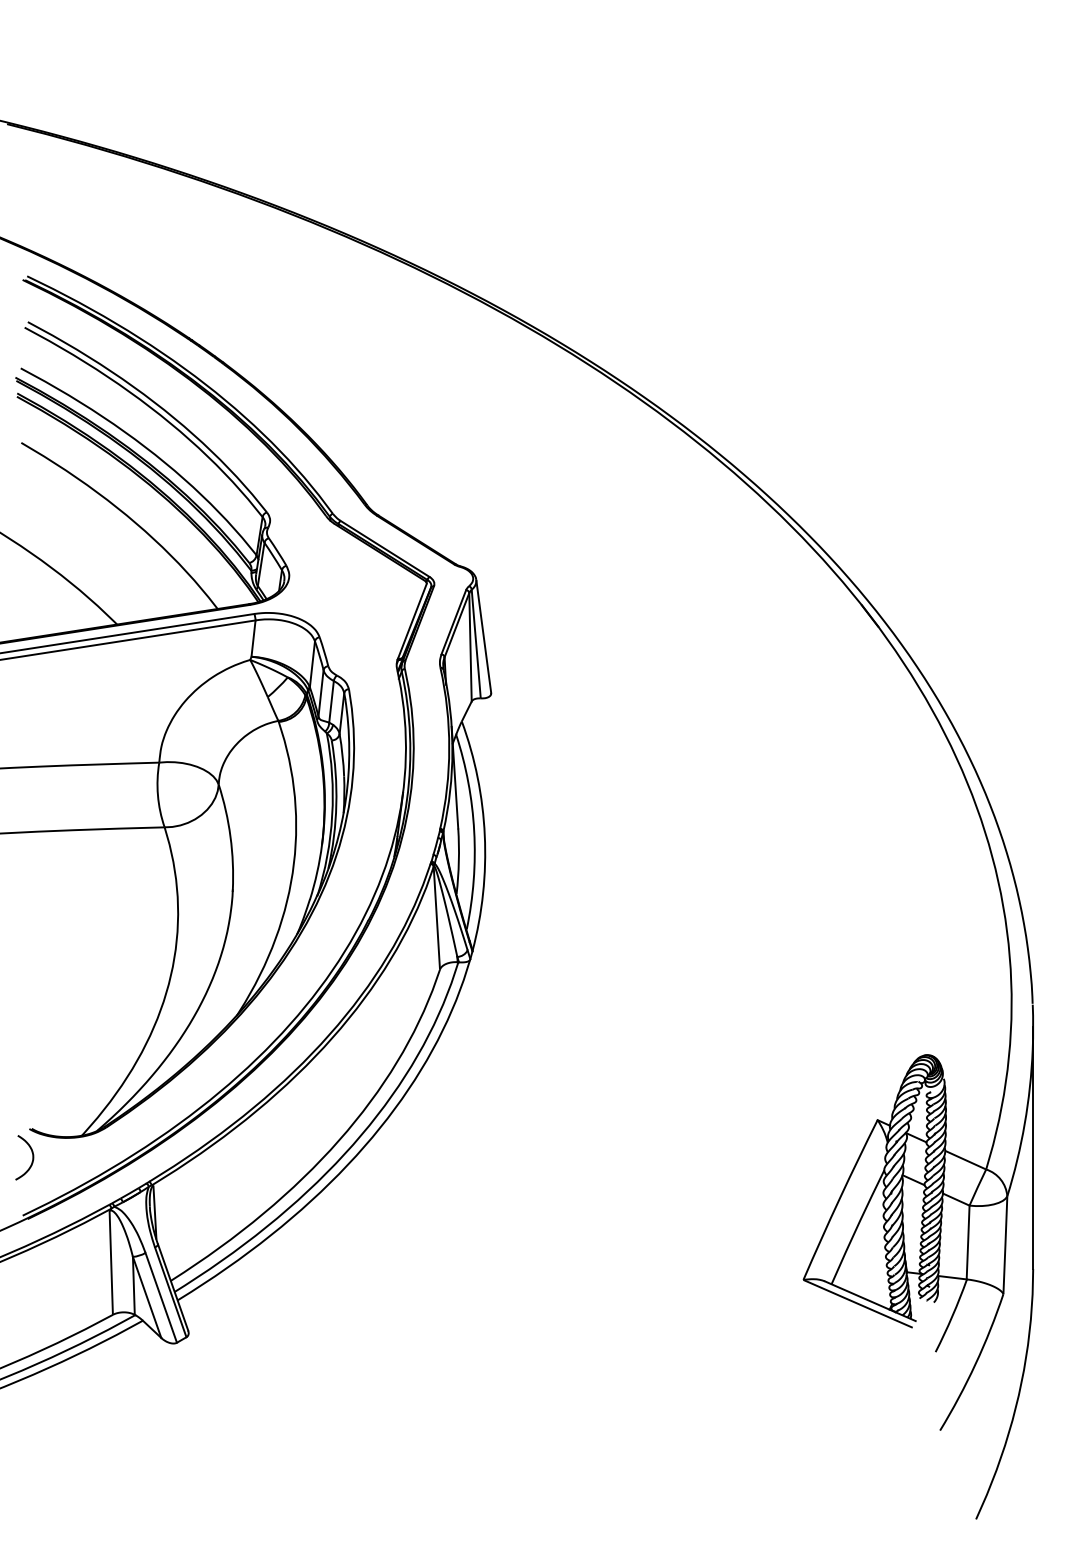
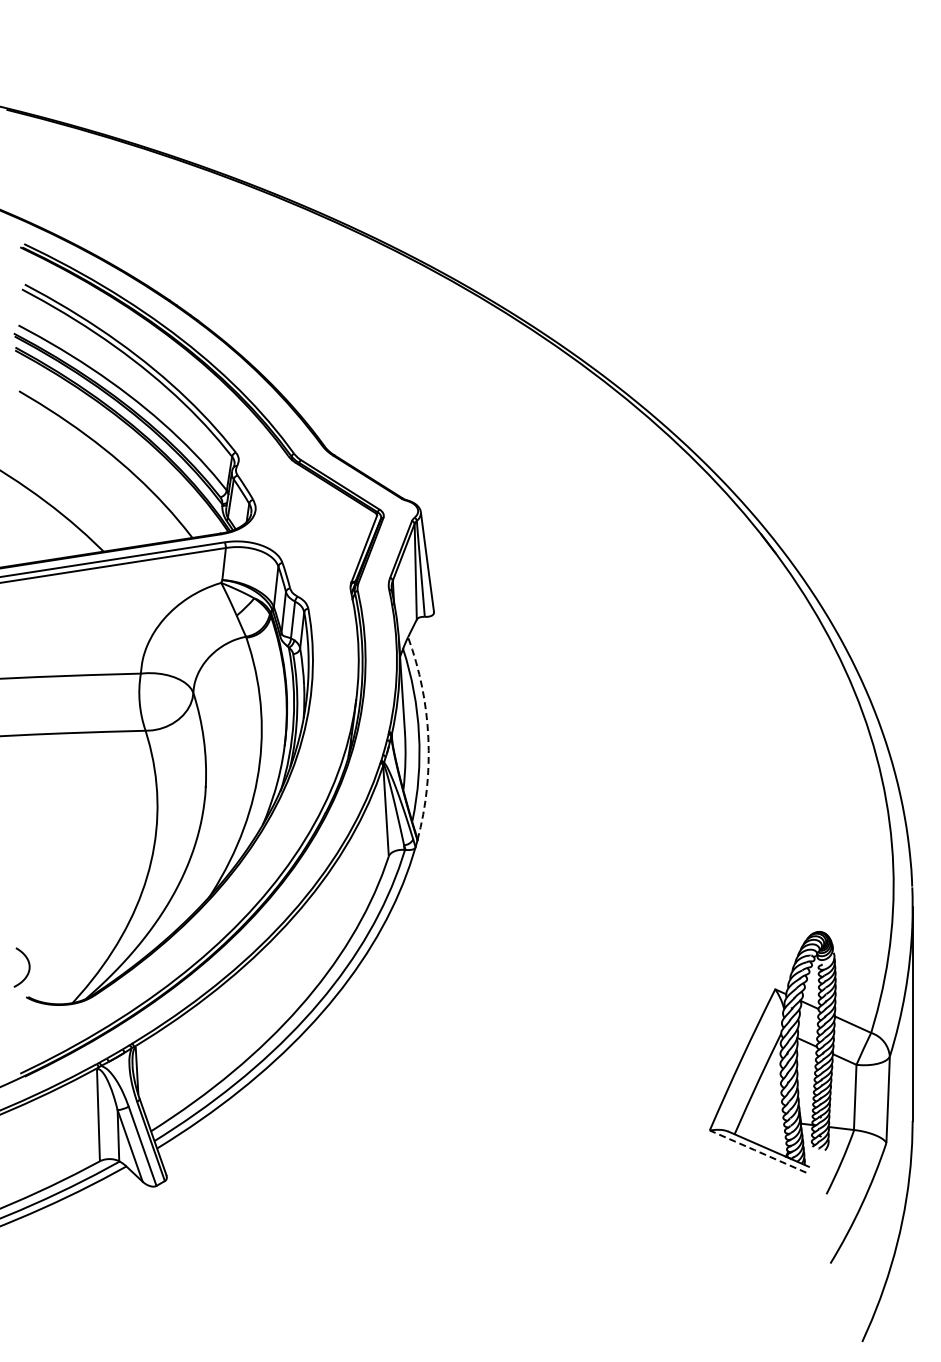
arc: (484, 834) -> (428, 737), solid -> dashed
curve: (32, 1157) -> (28, 967), moved
line: (857, 1303) -> (757, 1151), solid -> dashed

